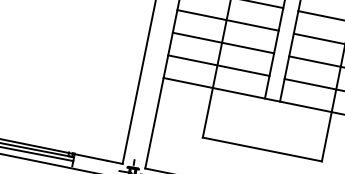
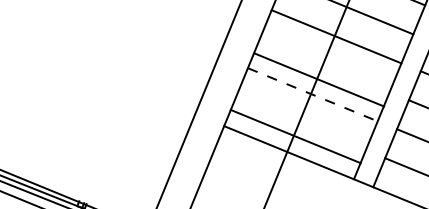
line: (227, 20) -> (318, 79), moved
line: (223, 43) -> (312, 95), solid -> dashed
line: (218, 65) -> (295, 136), moved

